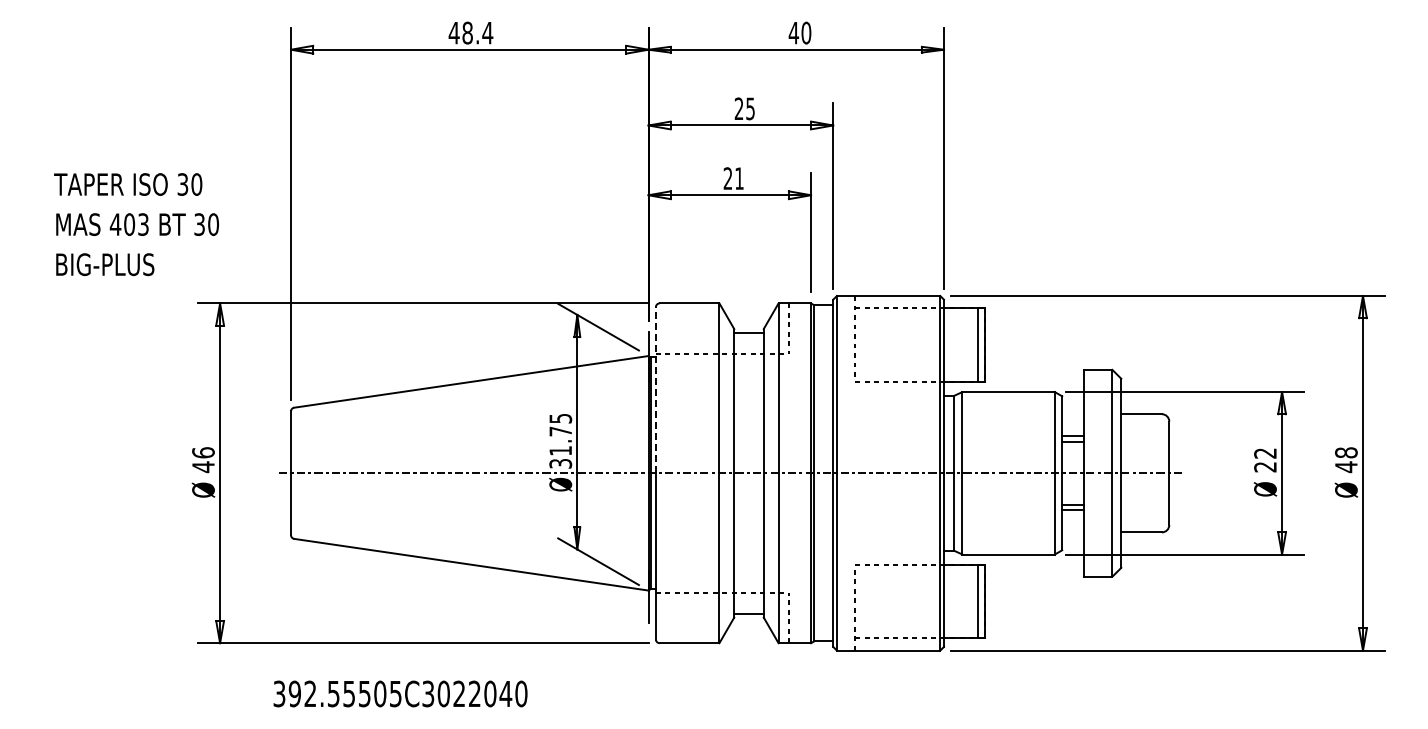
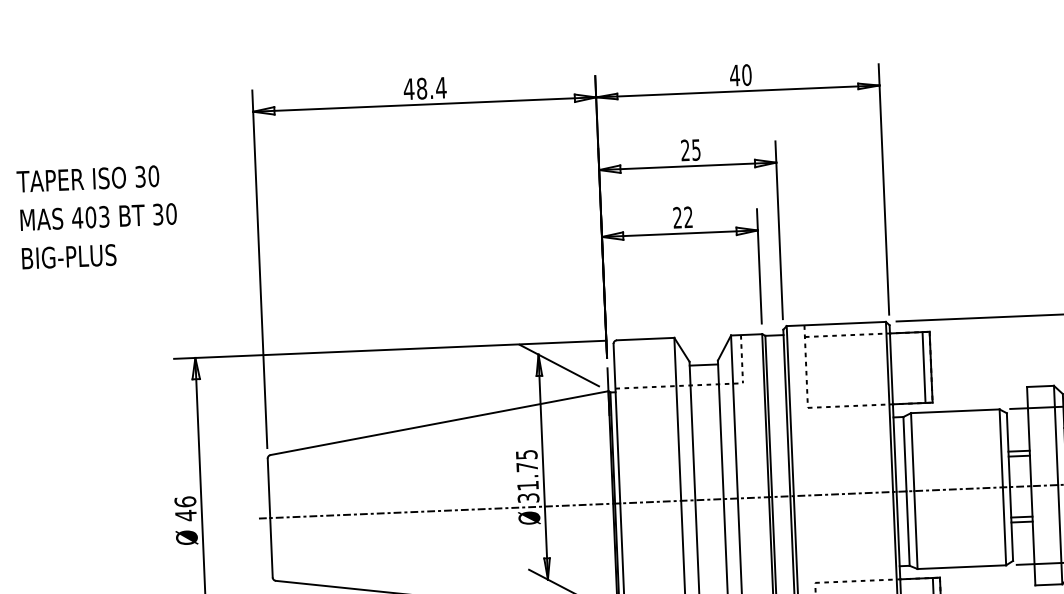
text: (739, 178) -> (688, 217), 21 -> 22
text: (136, 224) -> (97, 217), moved
line: (655, 389) -> (616, 423), dashed -> solid

